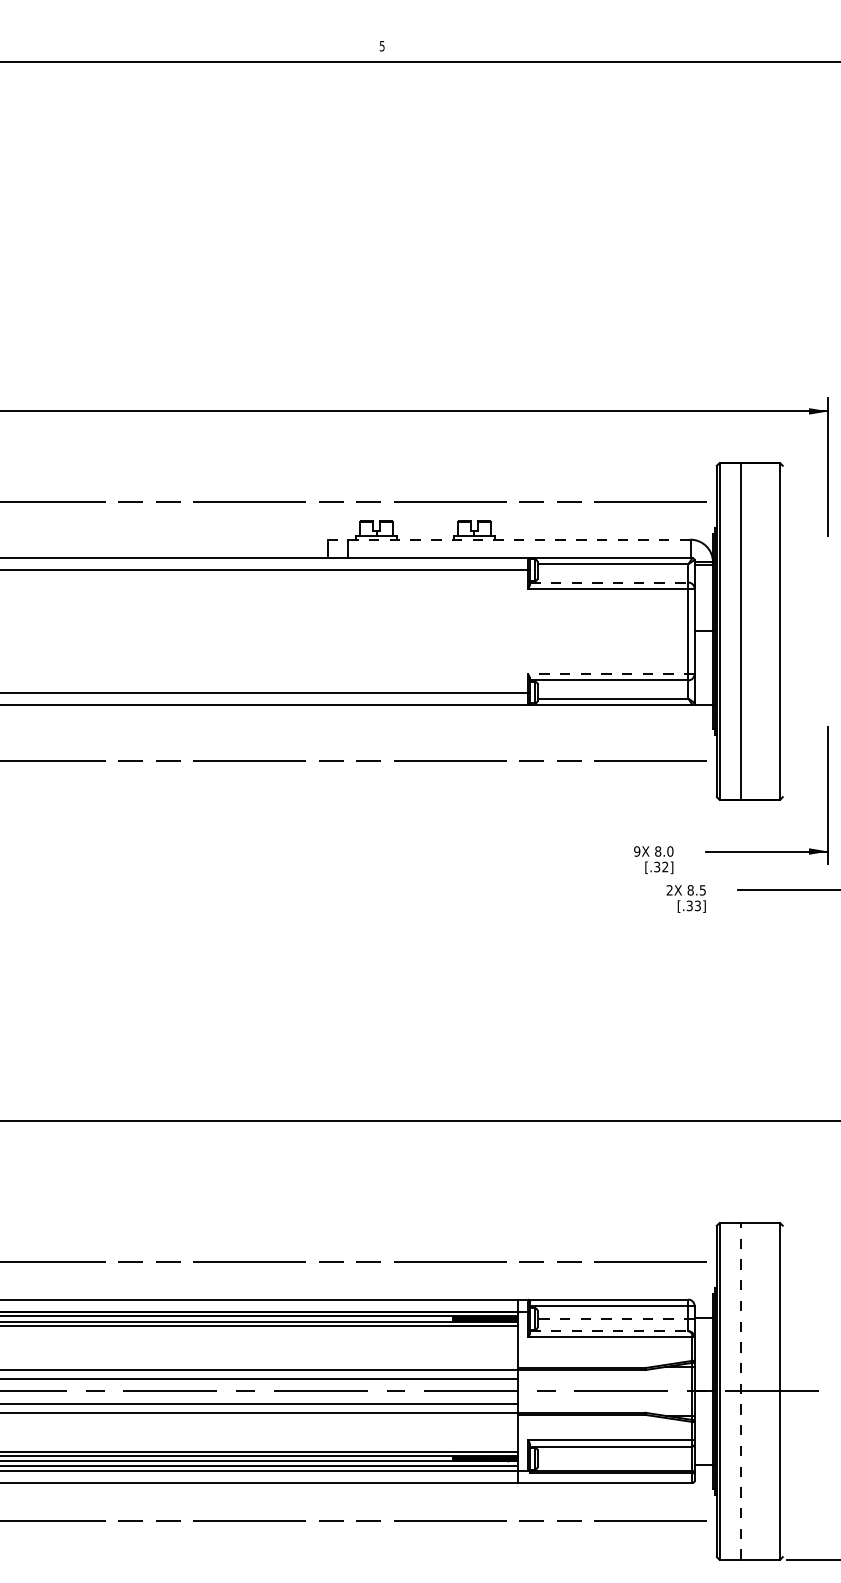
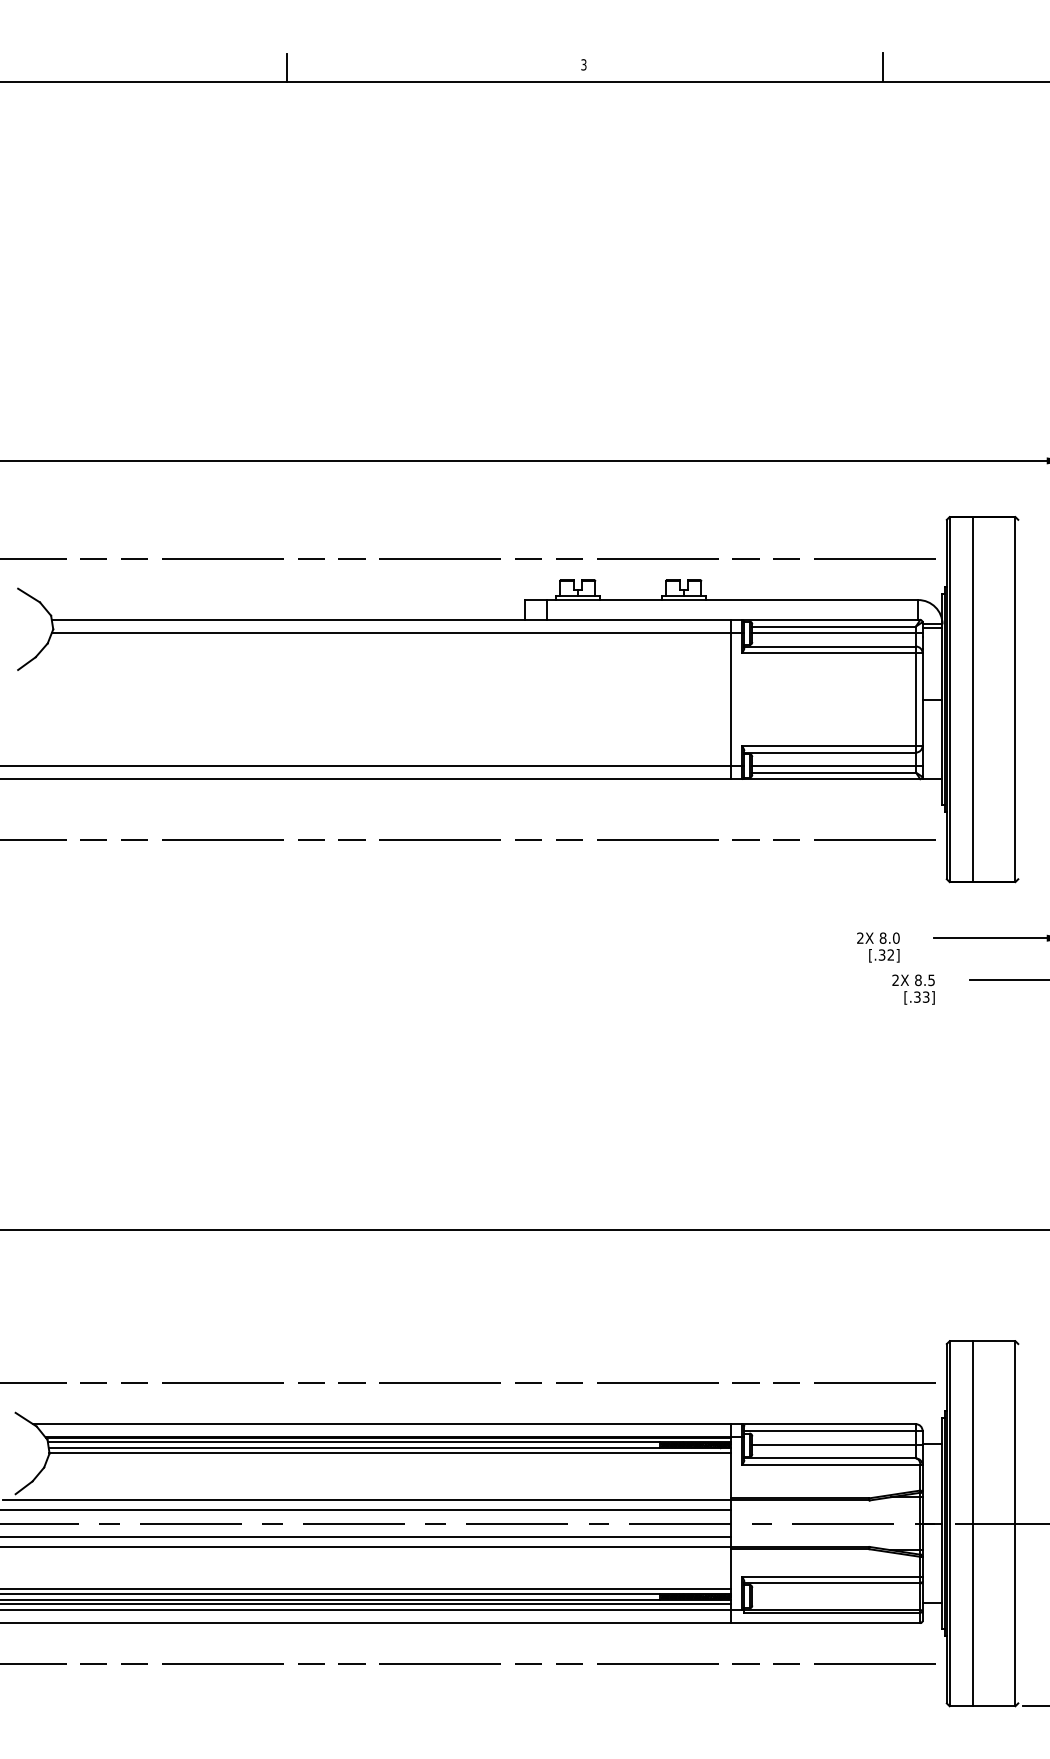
text: (381, 44) -> (583, 63), 5 -> 3
line: (658, 47) -> (883, 66), added
line: (108, 48) -> (286, 67), added
line: (509, 540) -> (721, 600), dashed -> solid
line: (616, 570) -> (837, 633), added
line: (609, 582) -> (830, 646), dashed -> solid
line: (518, 631) -> (731, 699), added
line: (610, 673) -> (831, 745), dashed -> solid
line: (616, 692) -> (837, 765), added
text: (637, 850) -> (860, 937), 9X -> 2X
line: (615, 1319) -> (836, 1445), dashed -> solid
line: (609, 1331) -> (830, 1458), dashed -> solid
line: (741, 1391) -> (973, 1523), dashed -> solid

